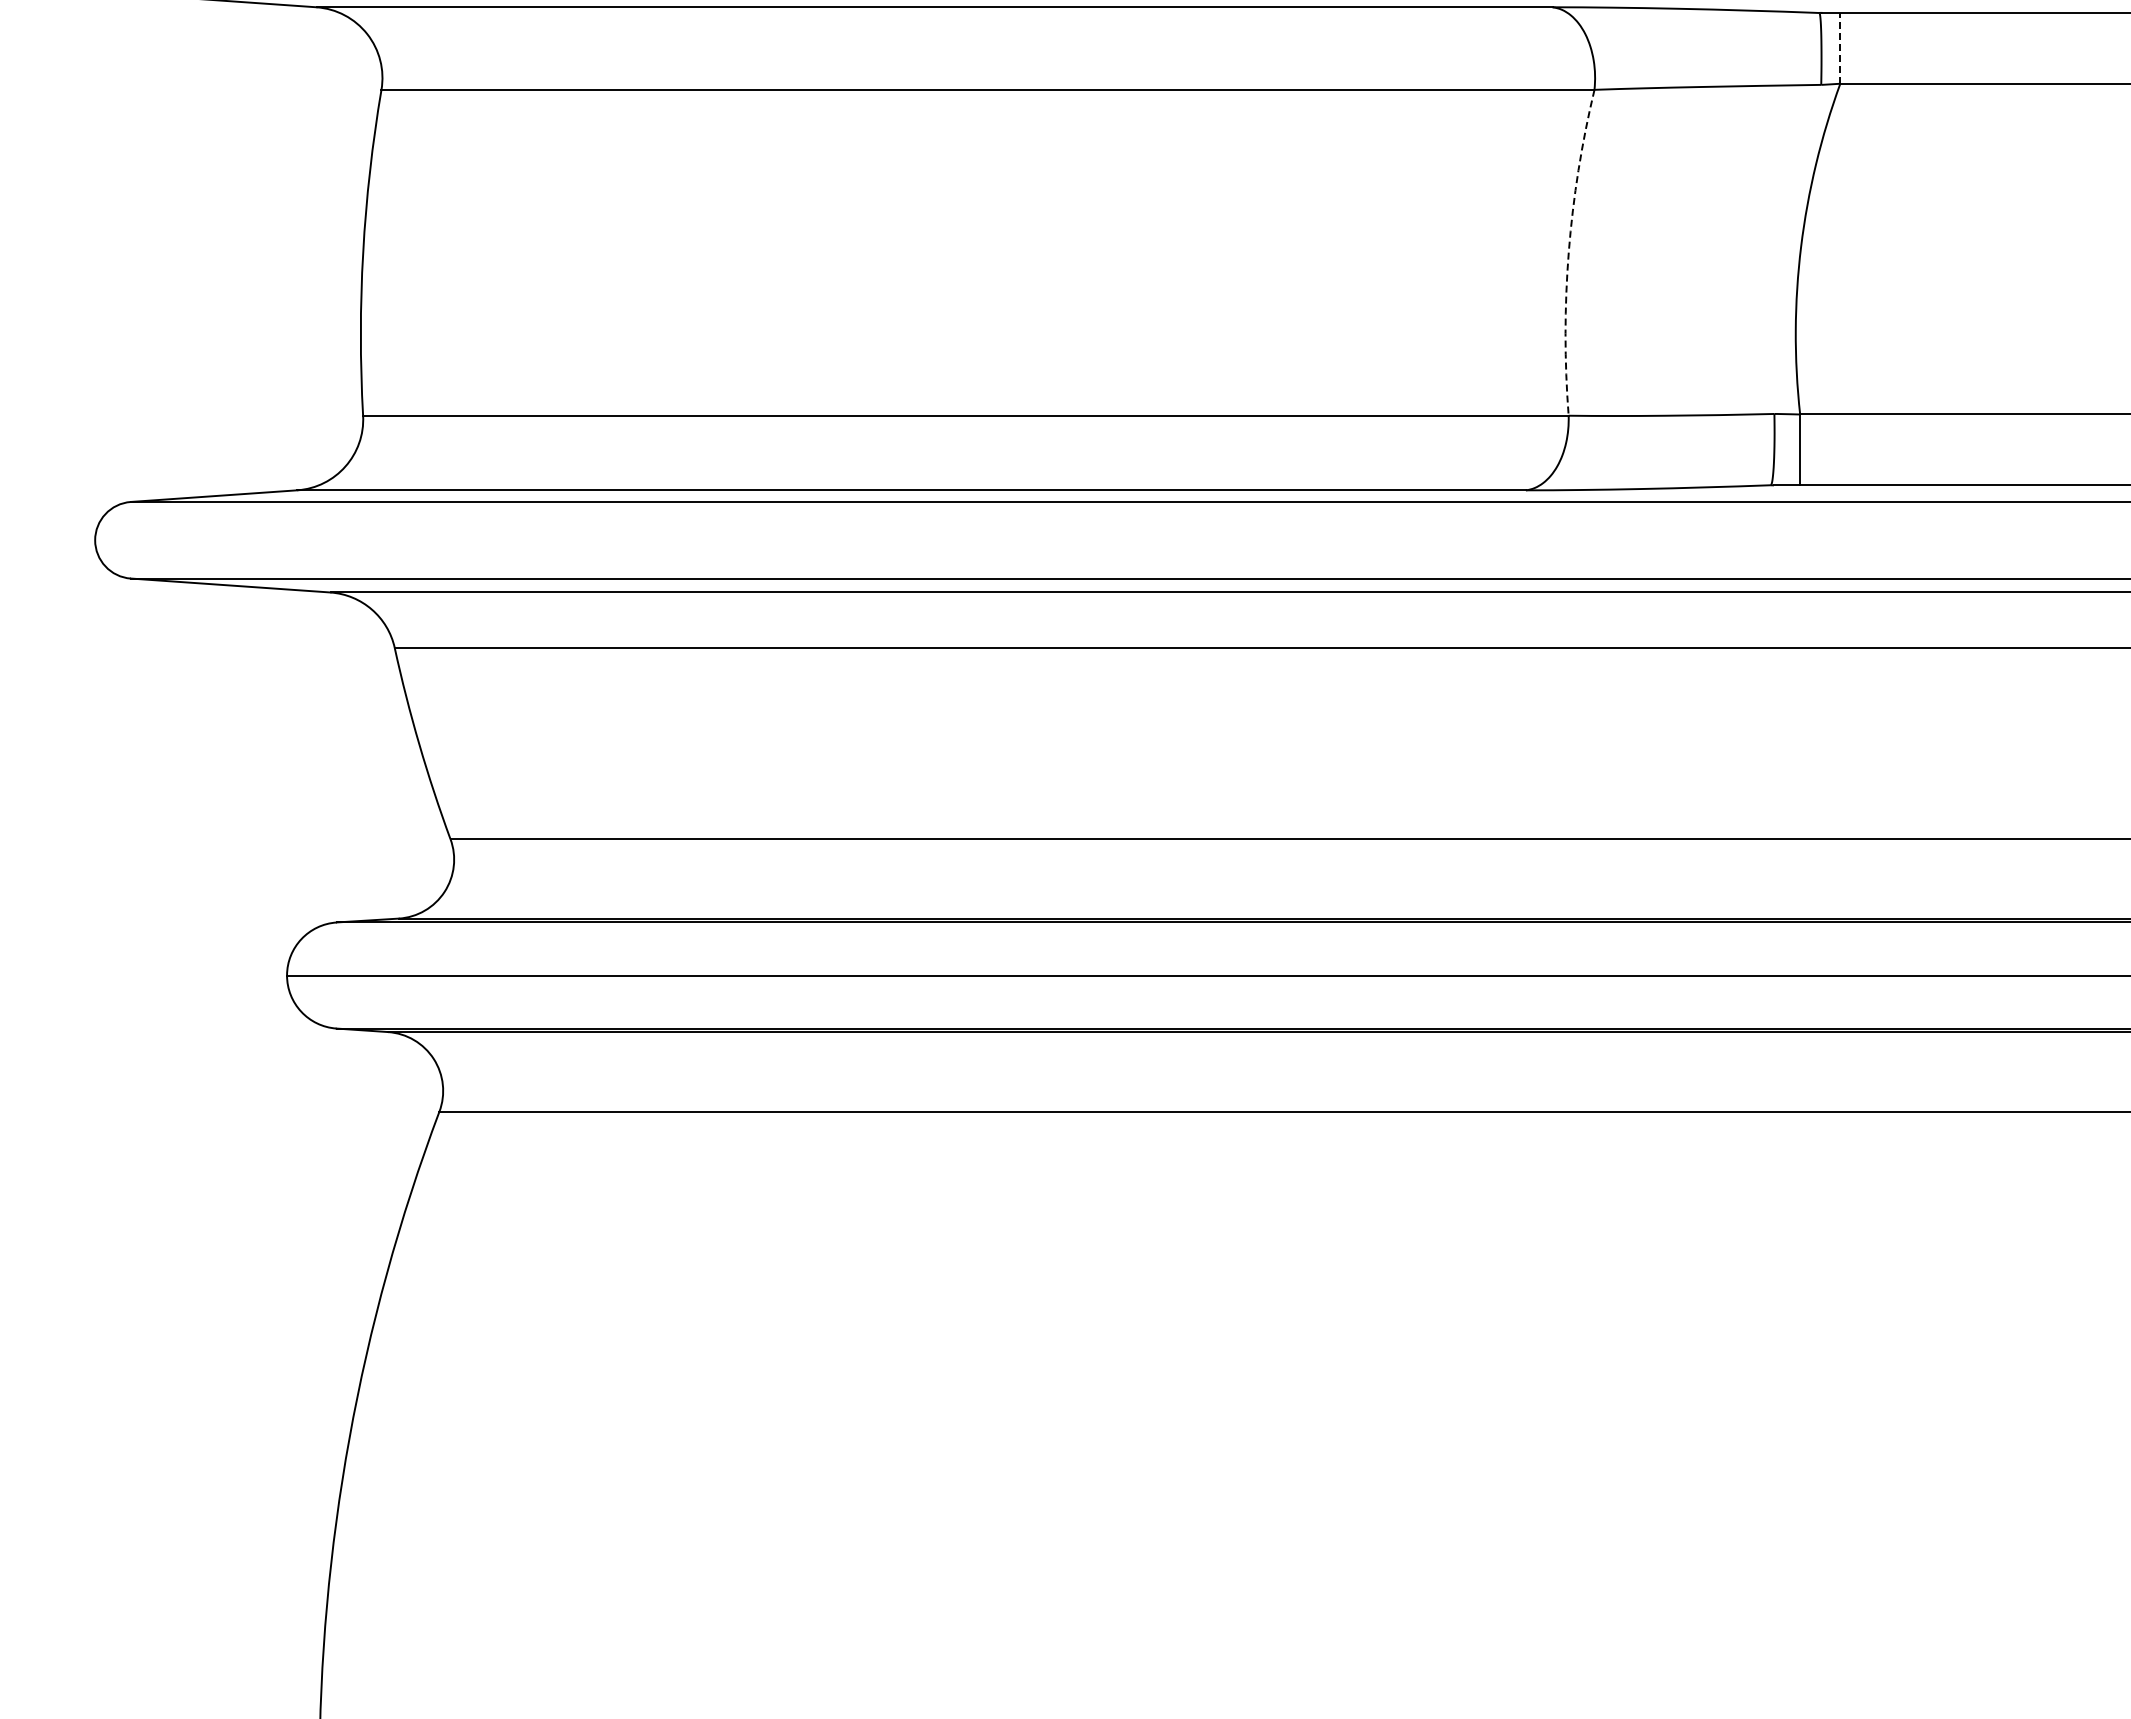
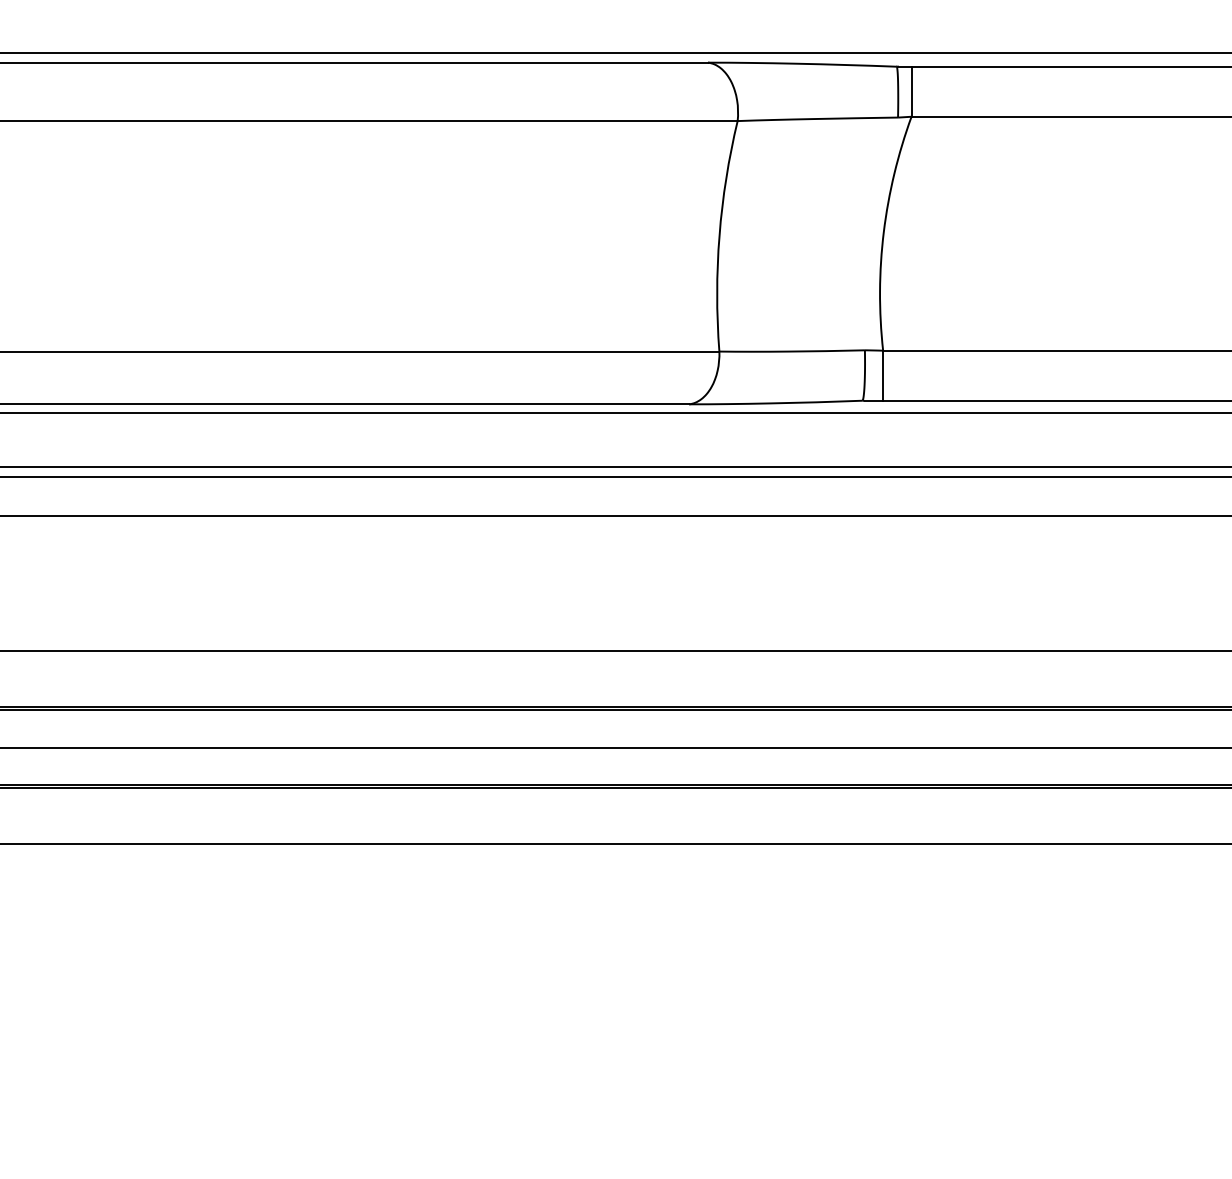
line: (1840, 47) -> (911, 91), dashed -> solid
arc: (1568, 251) -> (719, 235), dashed -> solid

